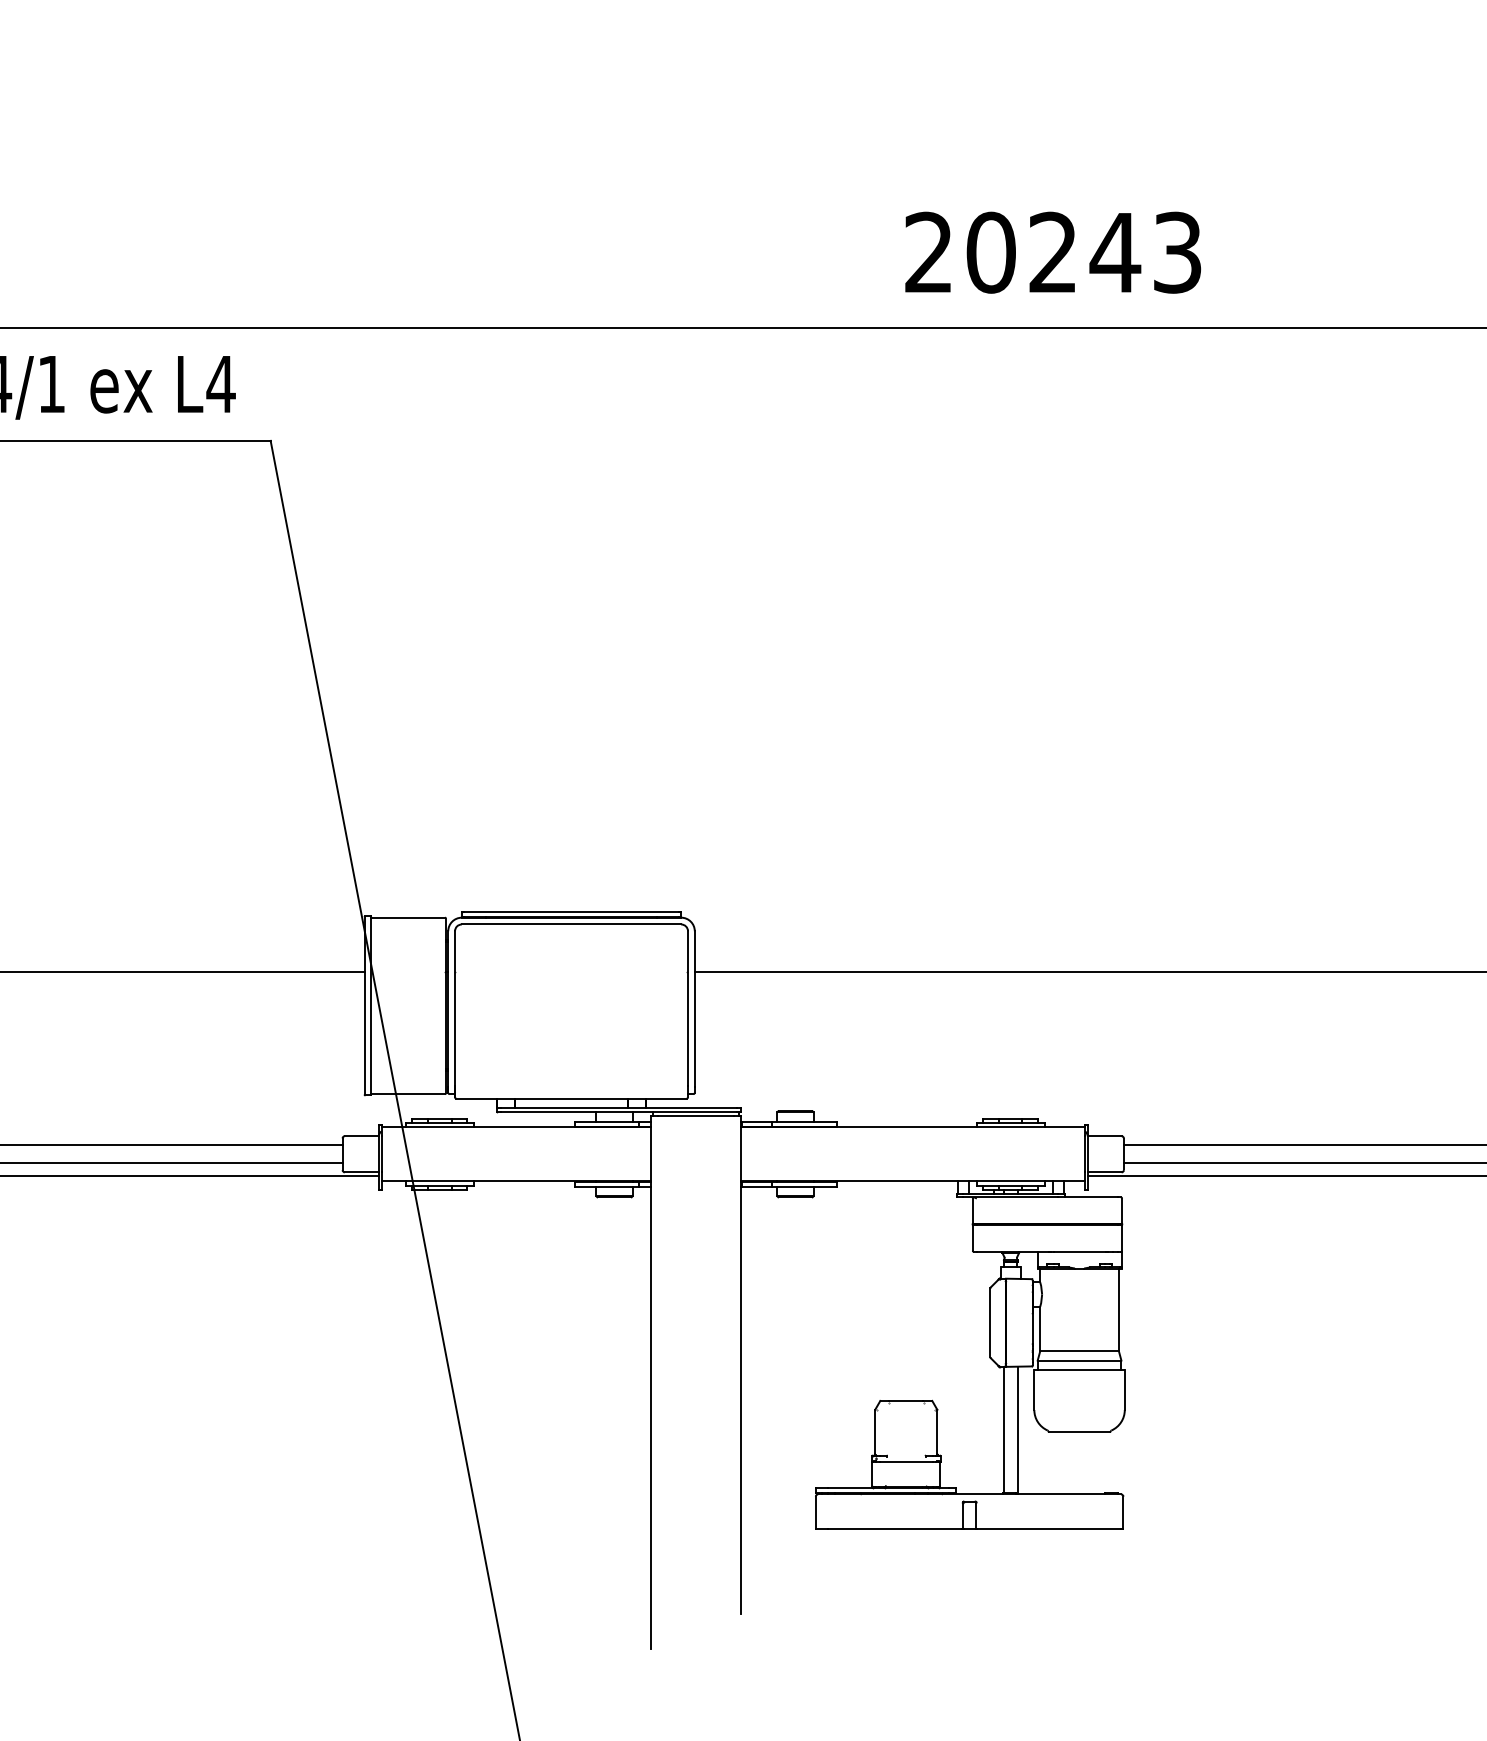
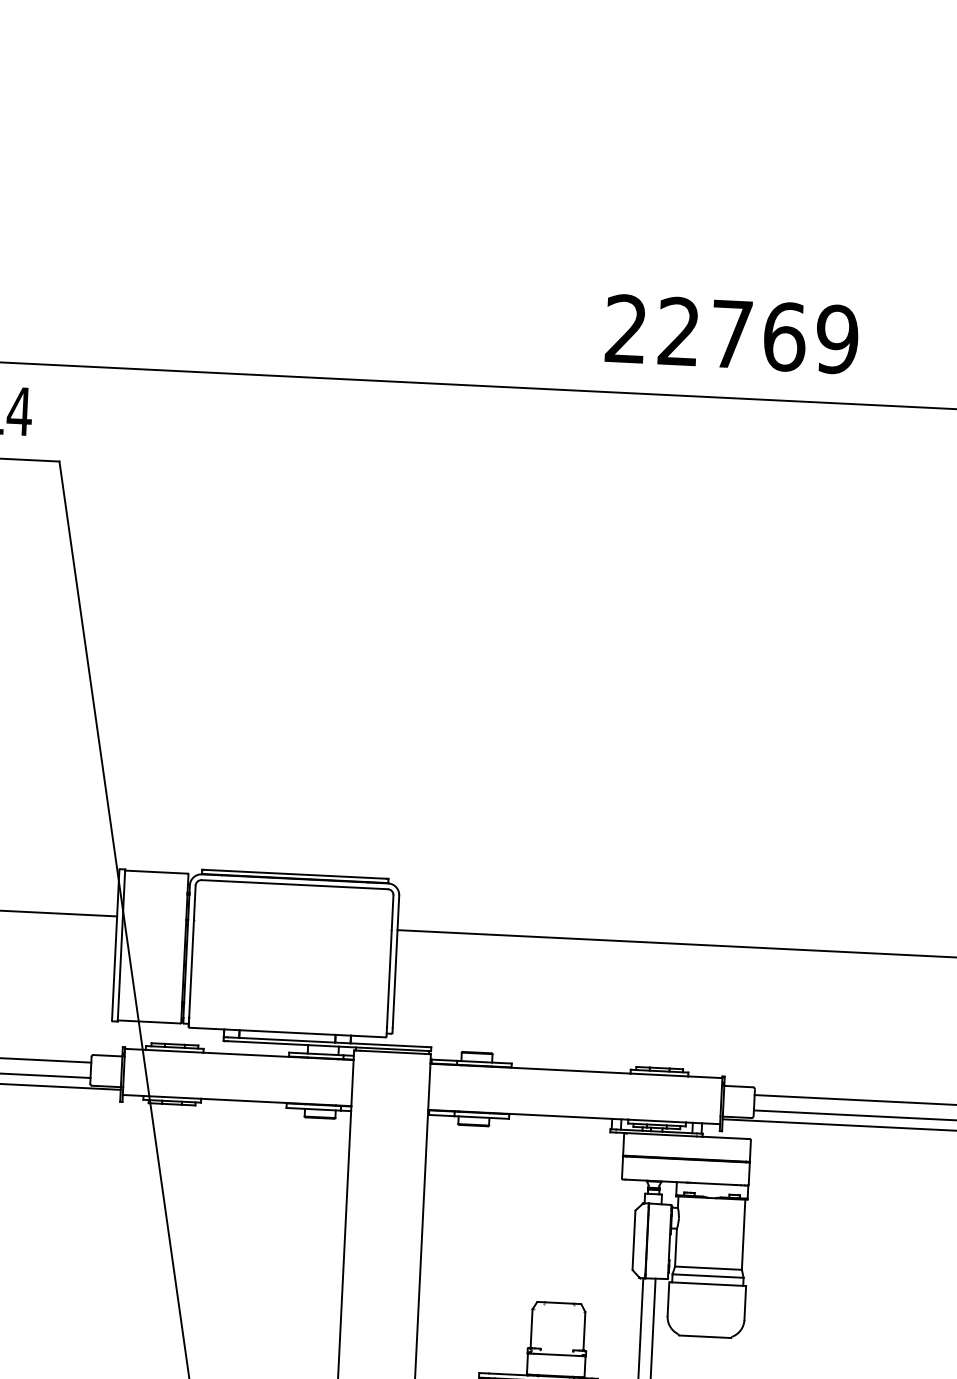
text: (1083, 252) -> (757, 335), 20243 -> 22769

